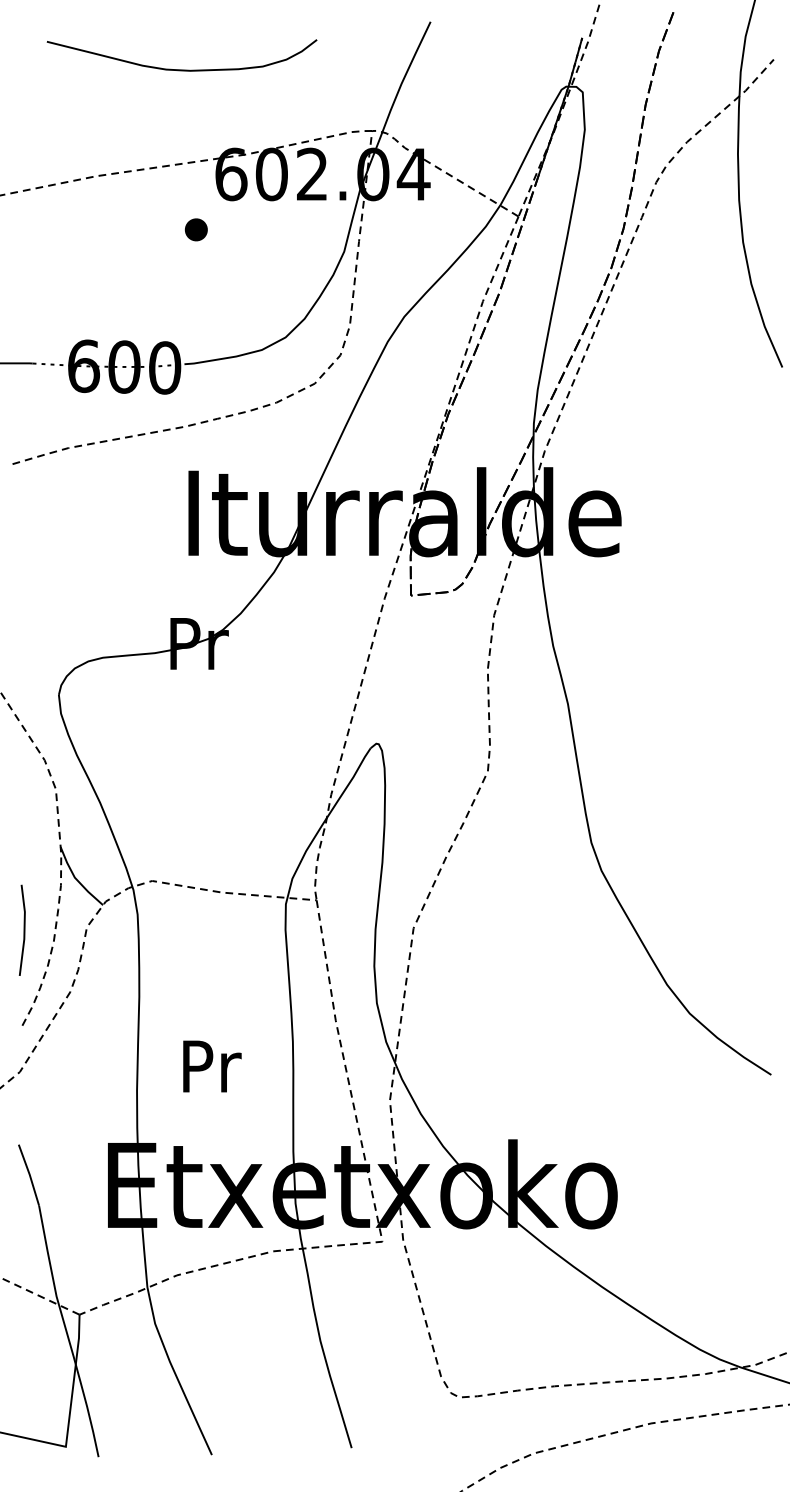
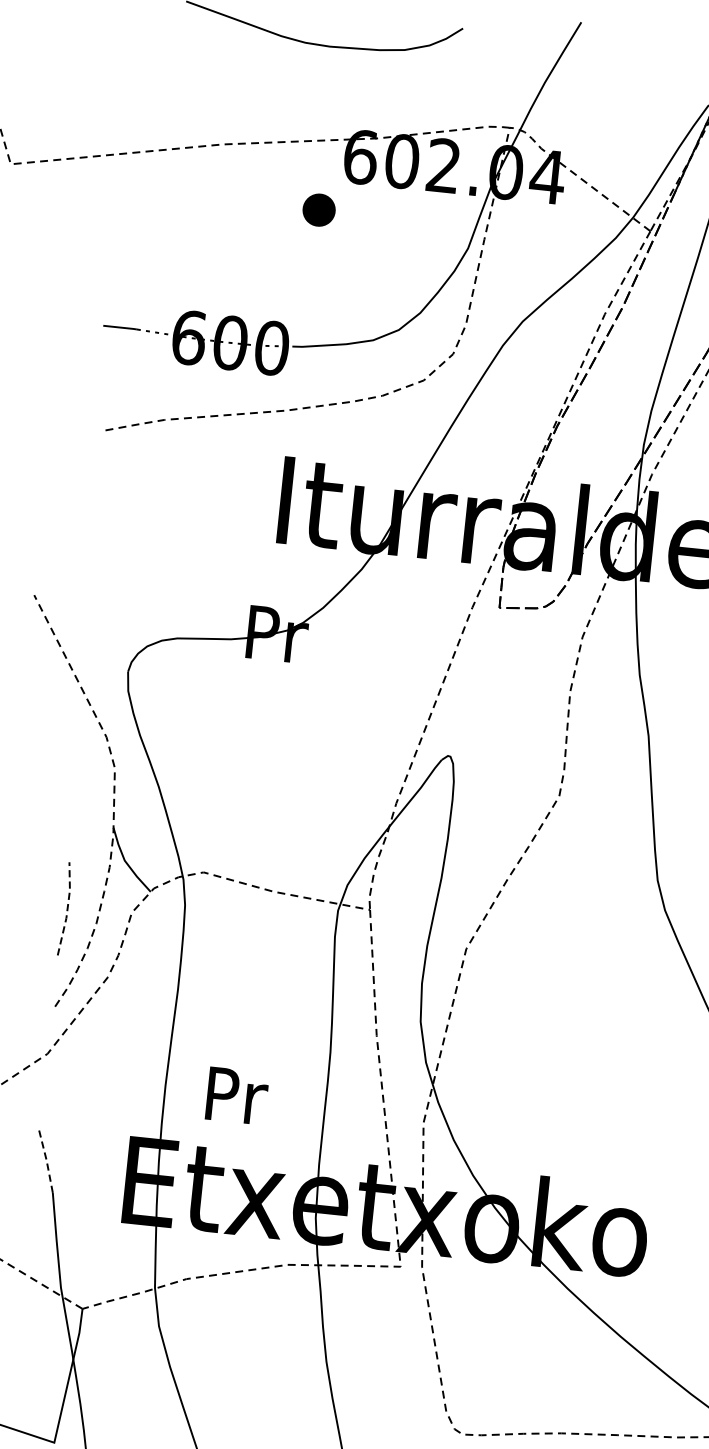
part: (195, 229) -> (318, 209), size x1.4
line: (24, 929) -> (67, 908), solid -> dashed
text: (212, 1066) -> (237, 1096), moved
line: (29, 1174) -> (46, 1159), solid -> dashed

